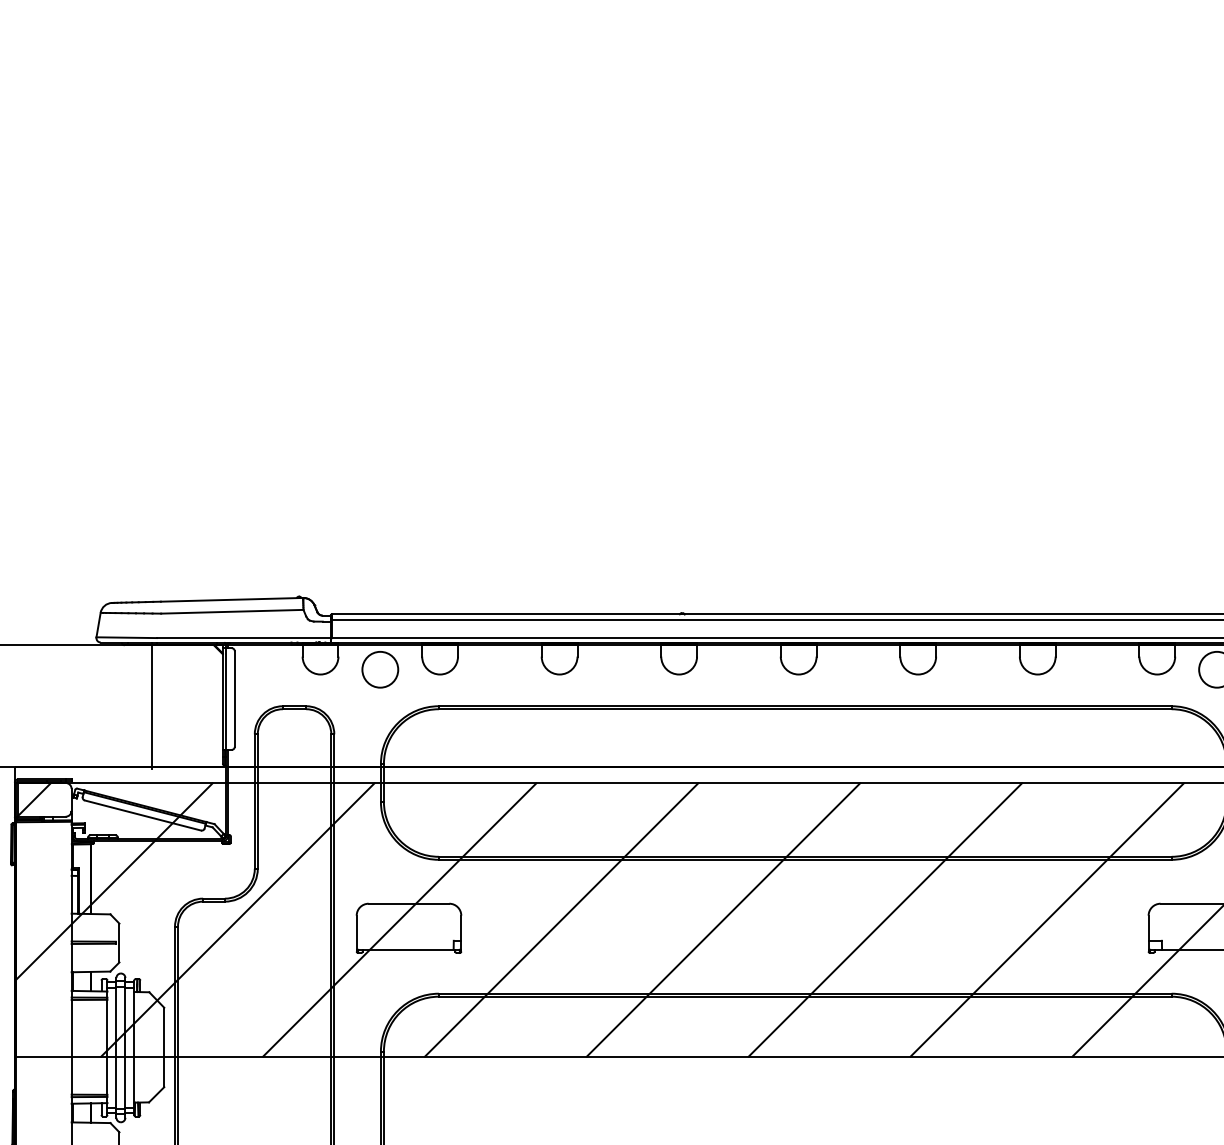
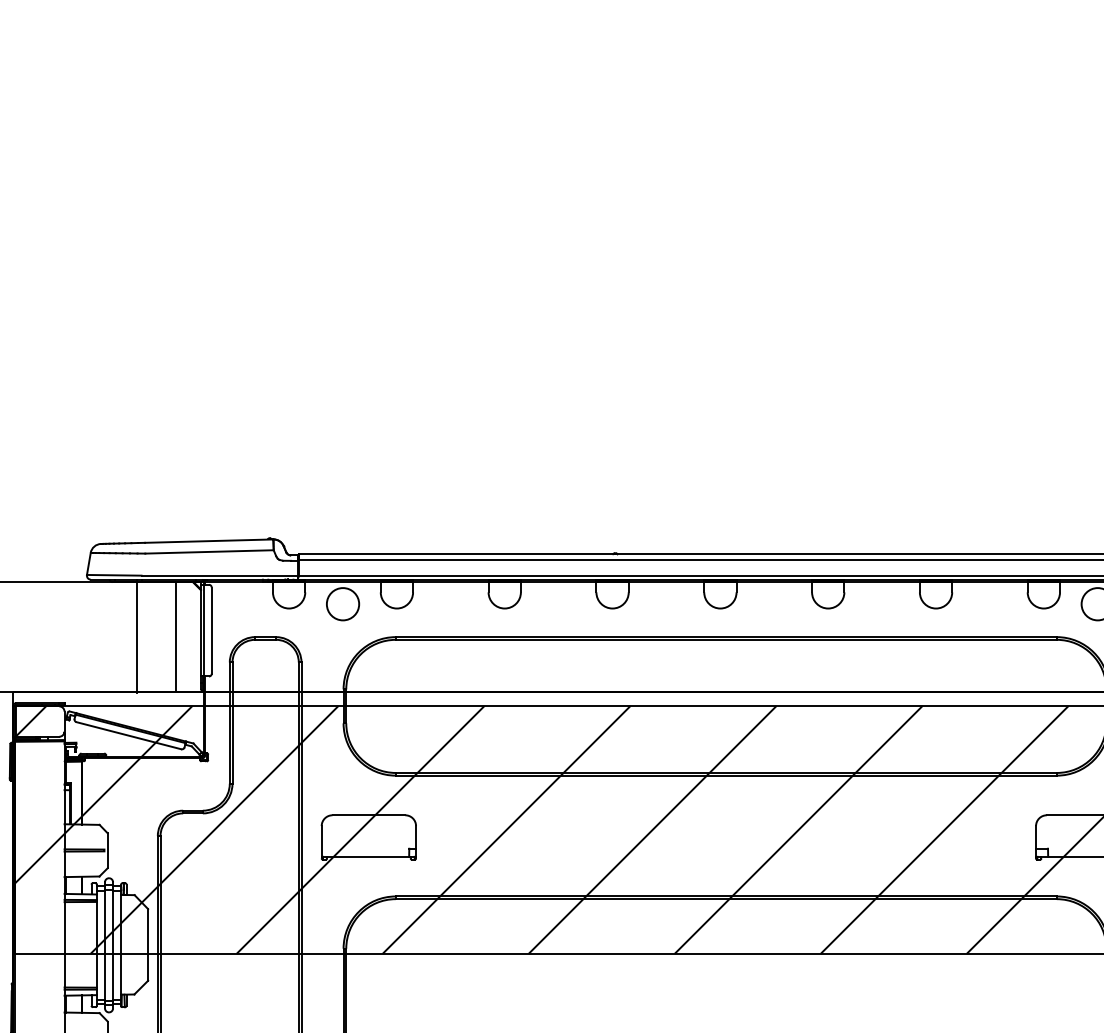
line: (194, 706) -> (175, 637), added

